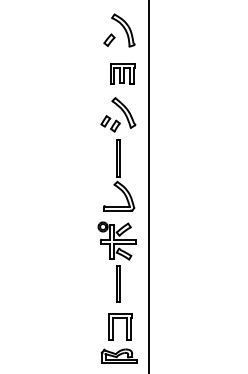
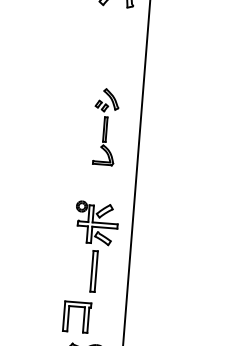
part: (122, 73) -> (117, 37), removed
part: (118, 154) -> (105, 127), size x0.6
part: (120, 326) -> (77, 316), moved

